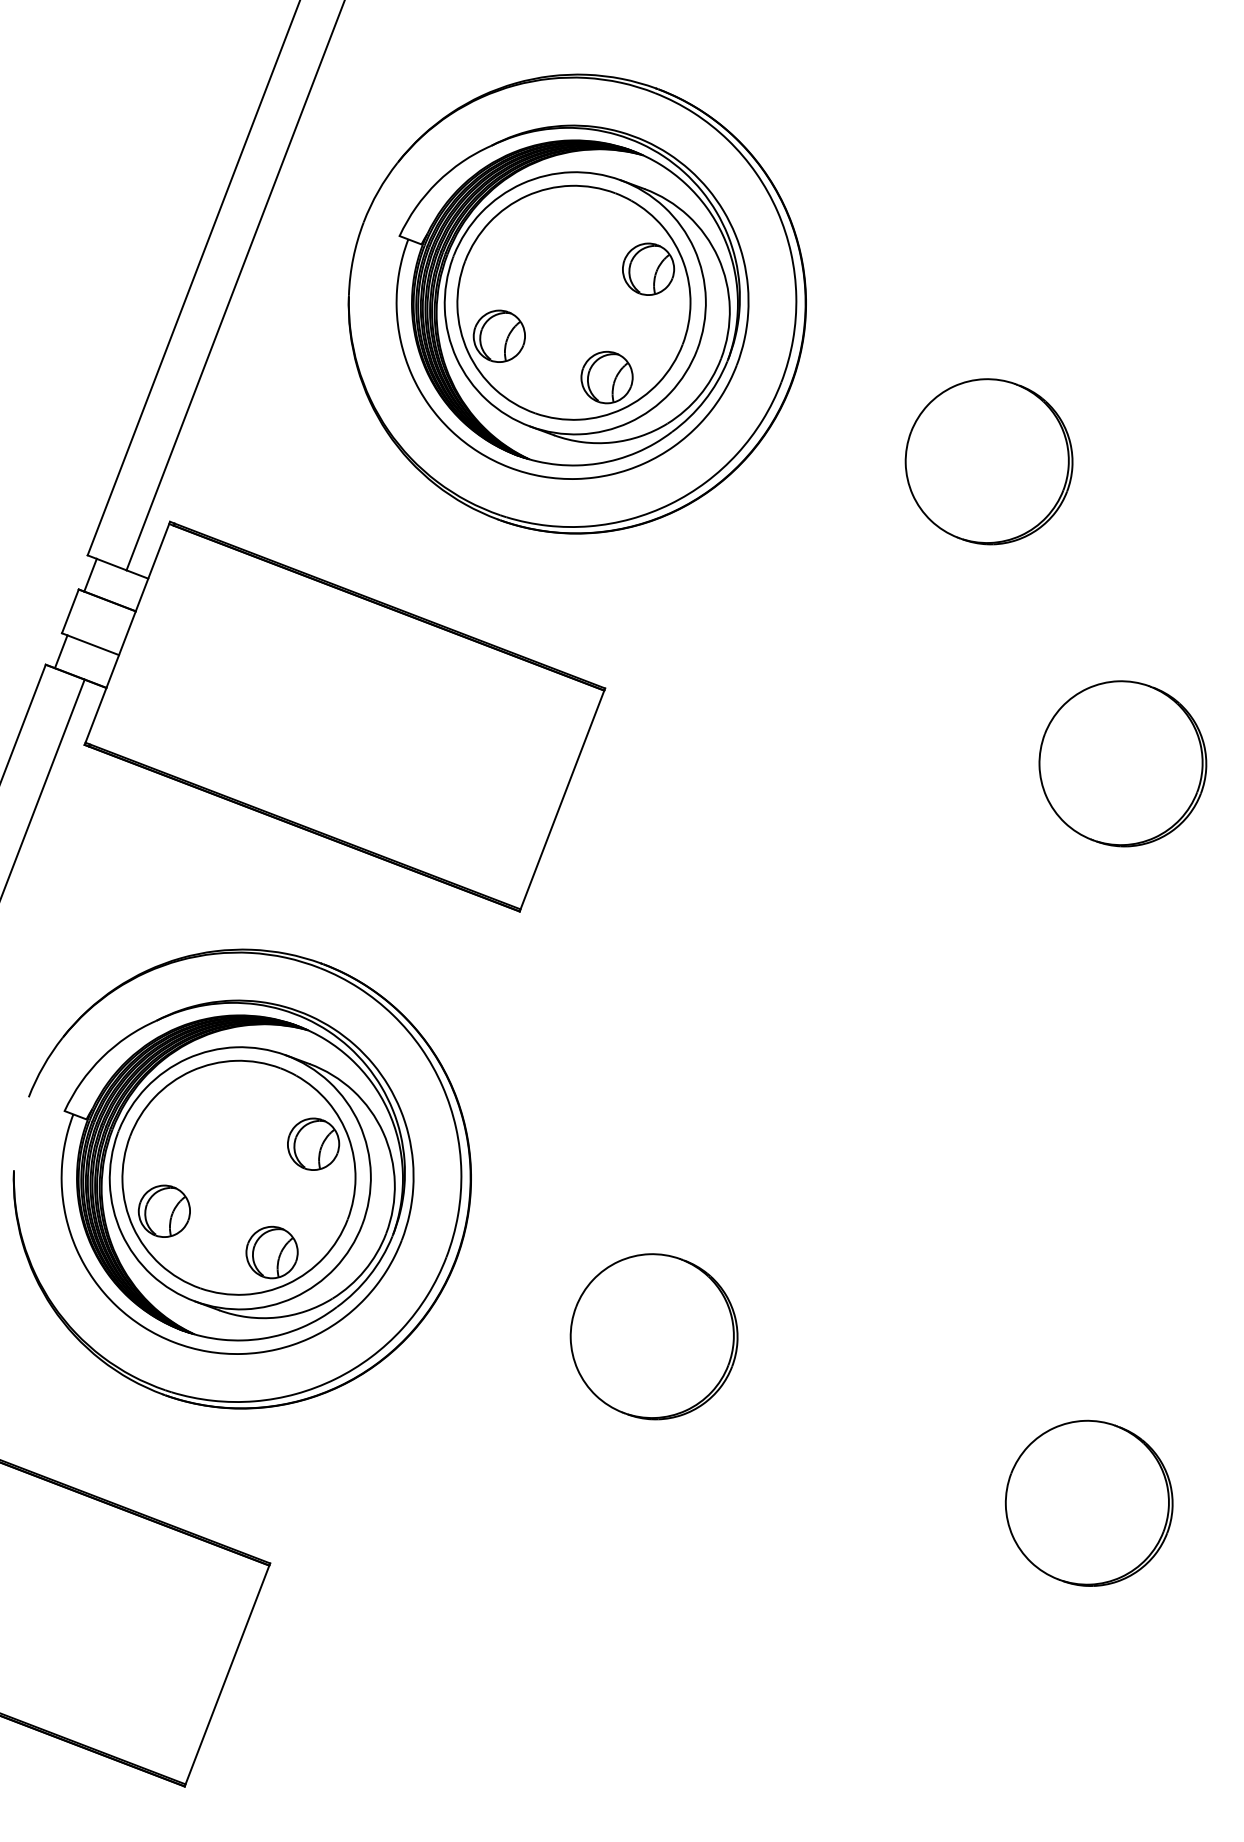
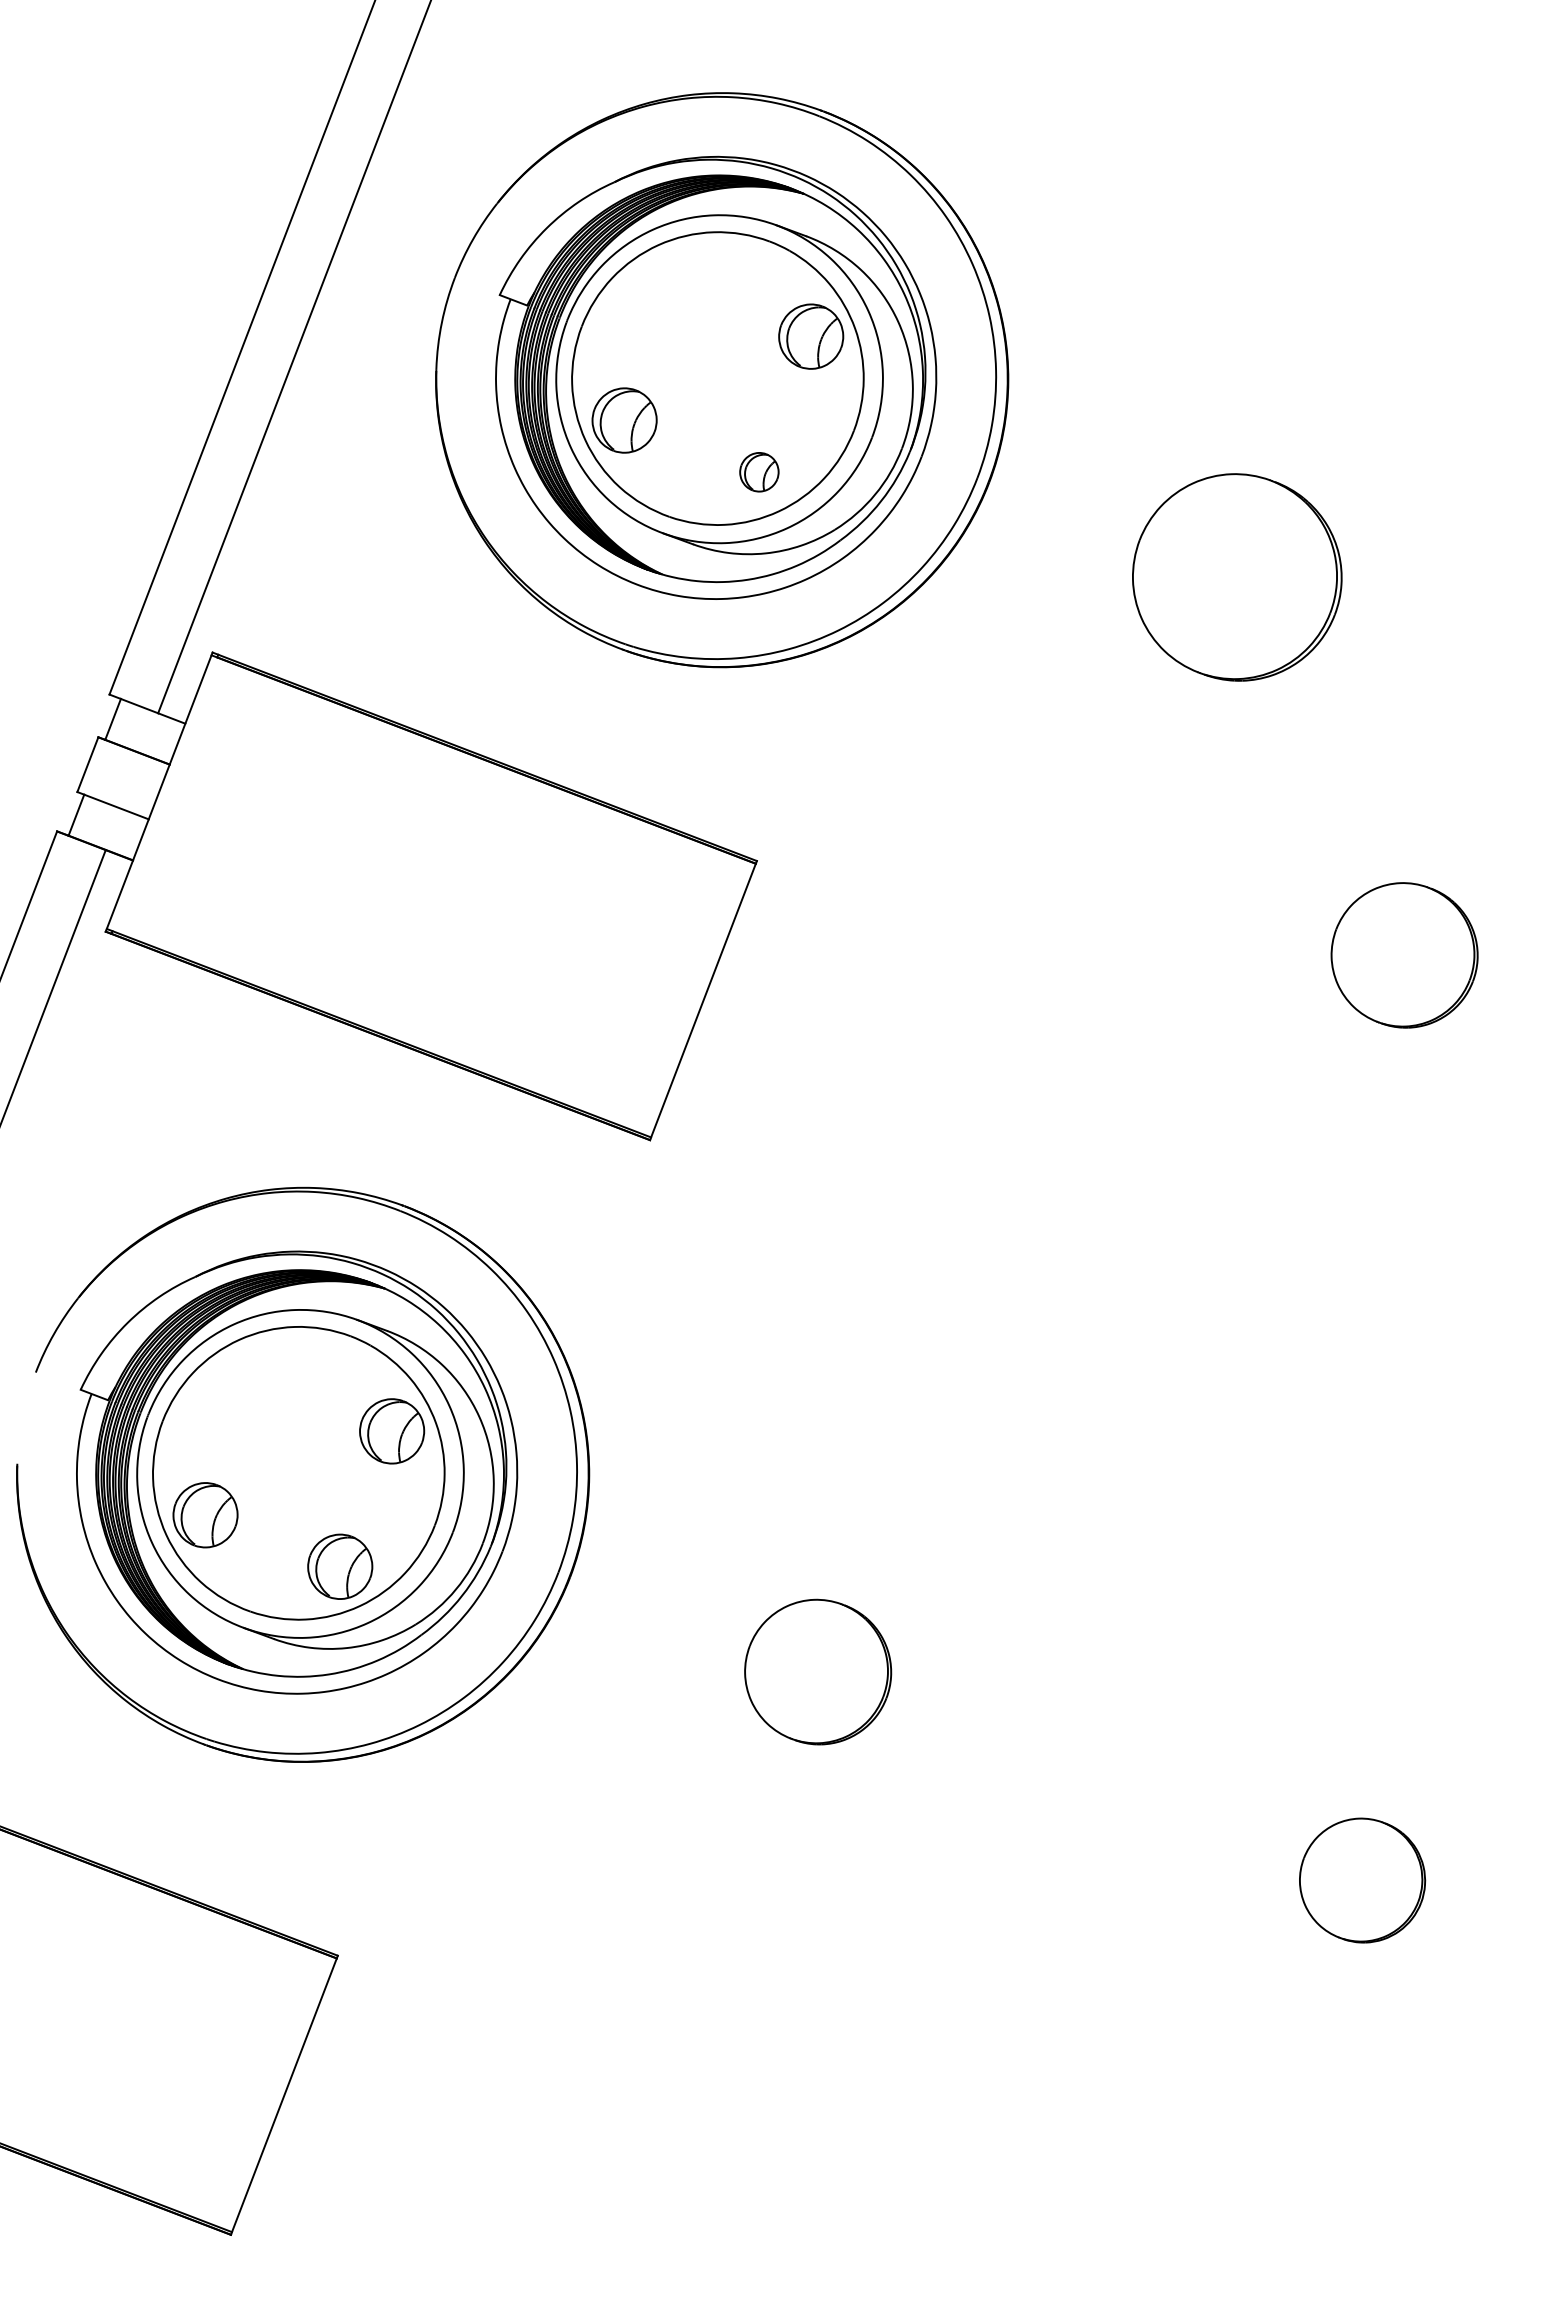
part: (607, 377) -> (759, 472), size x0.6
part: (1122, 763) -> (1404, 955), size x0.7
part: (653, 1336) -> (817, 1671), size x0.7
part: (1089, 1503) -> (1362, 1880), size x0.6

